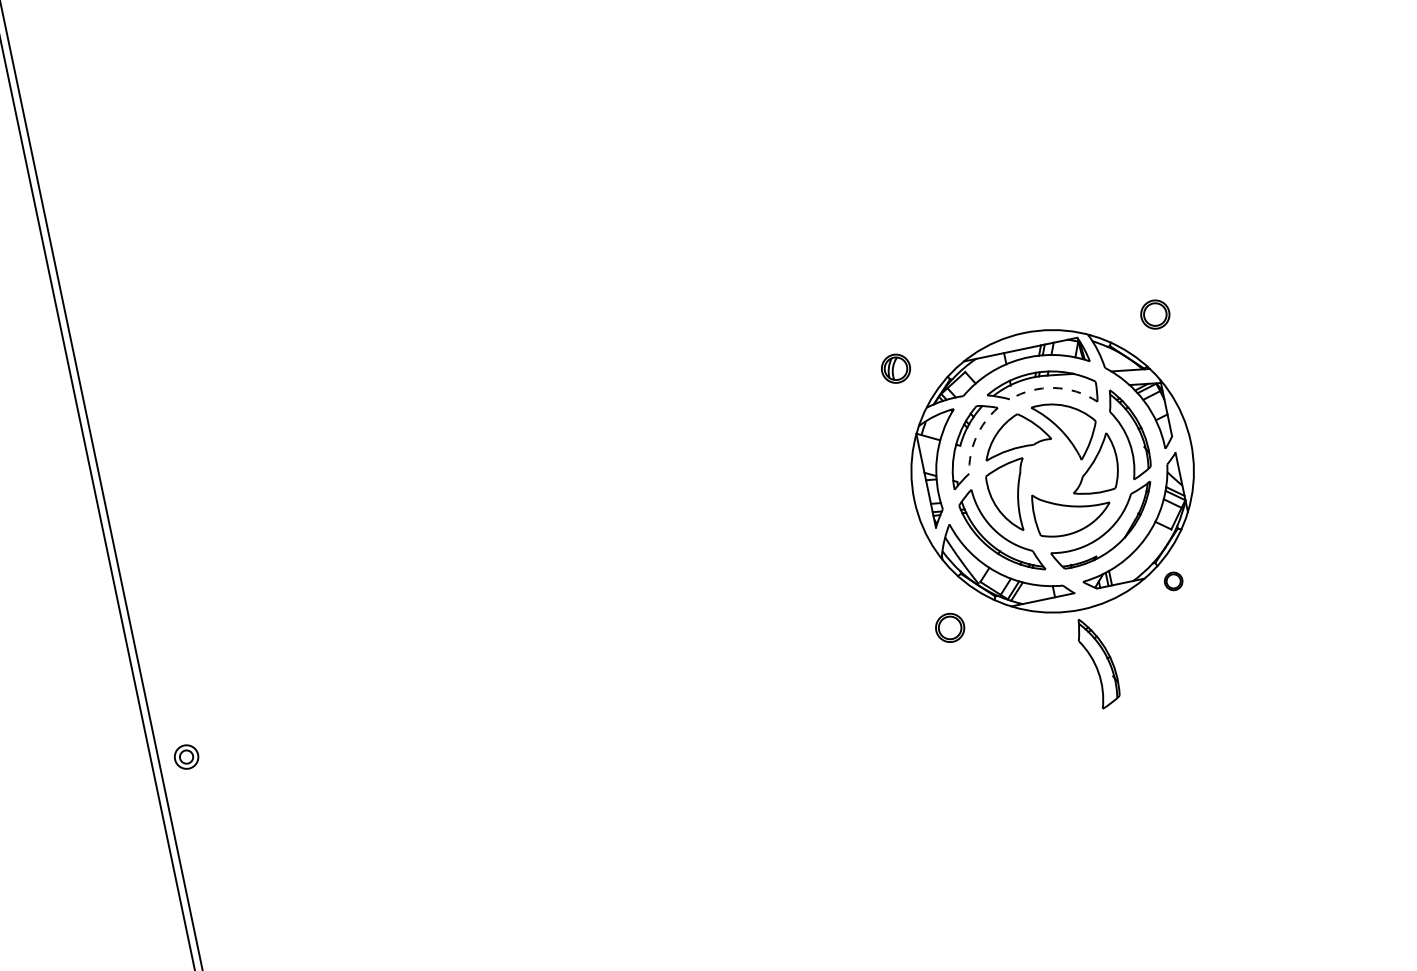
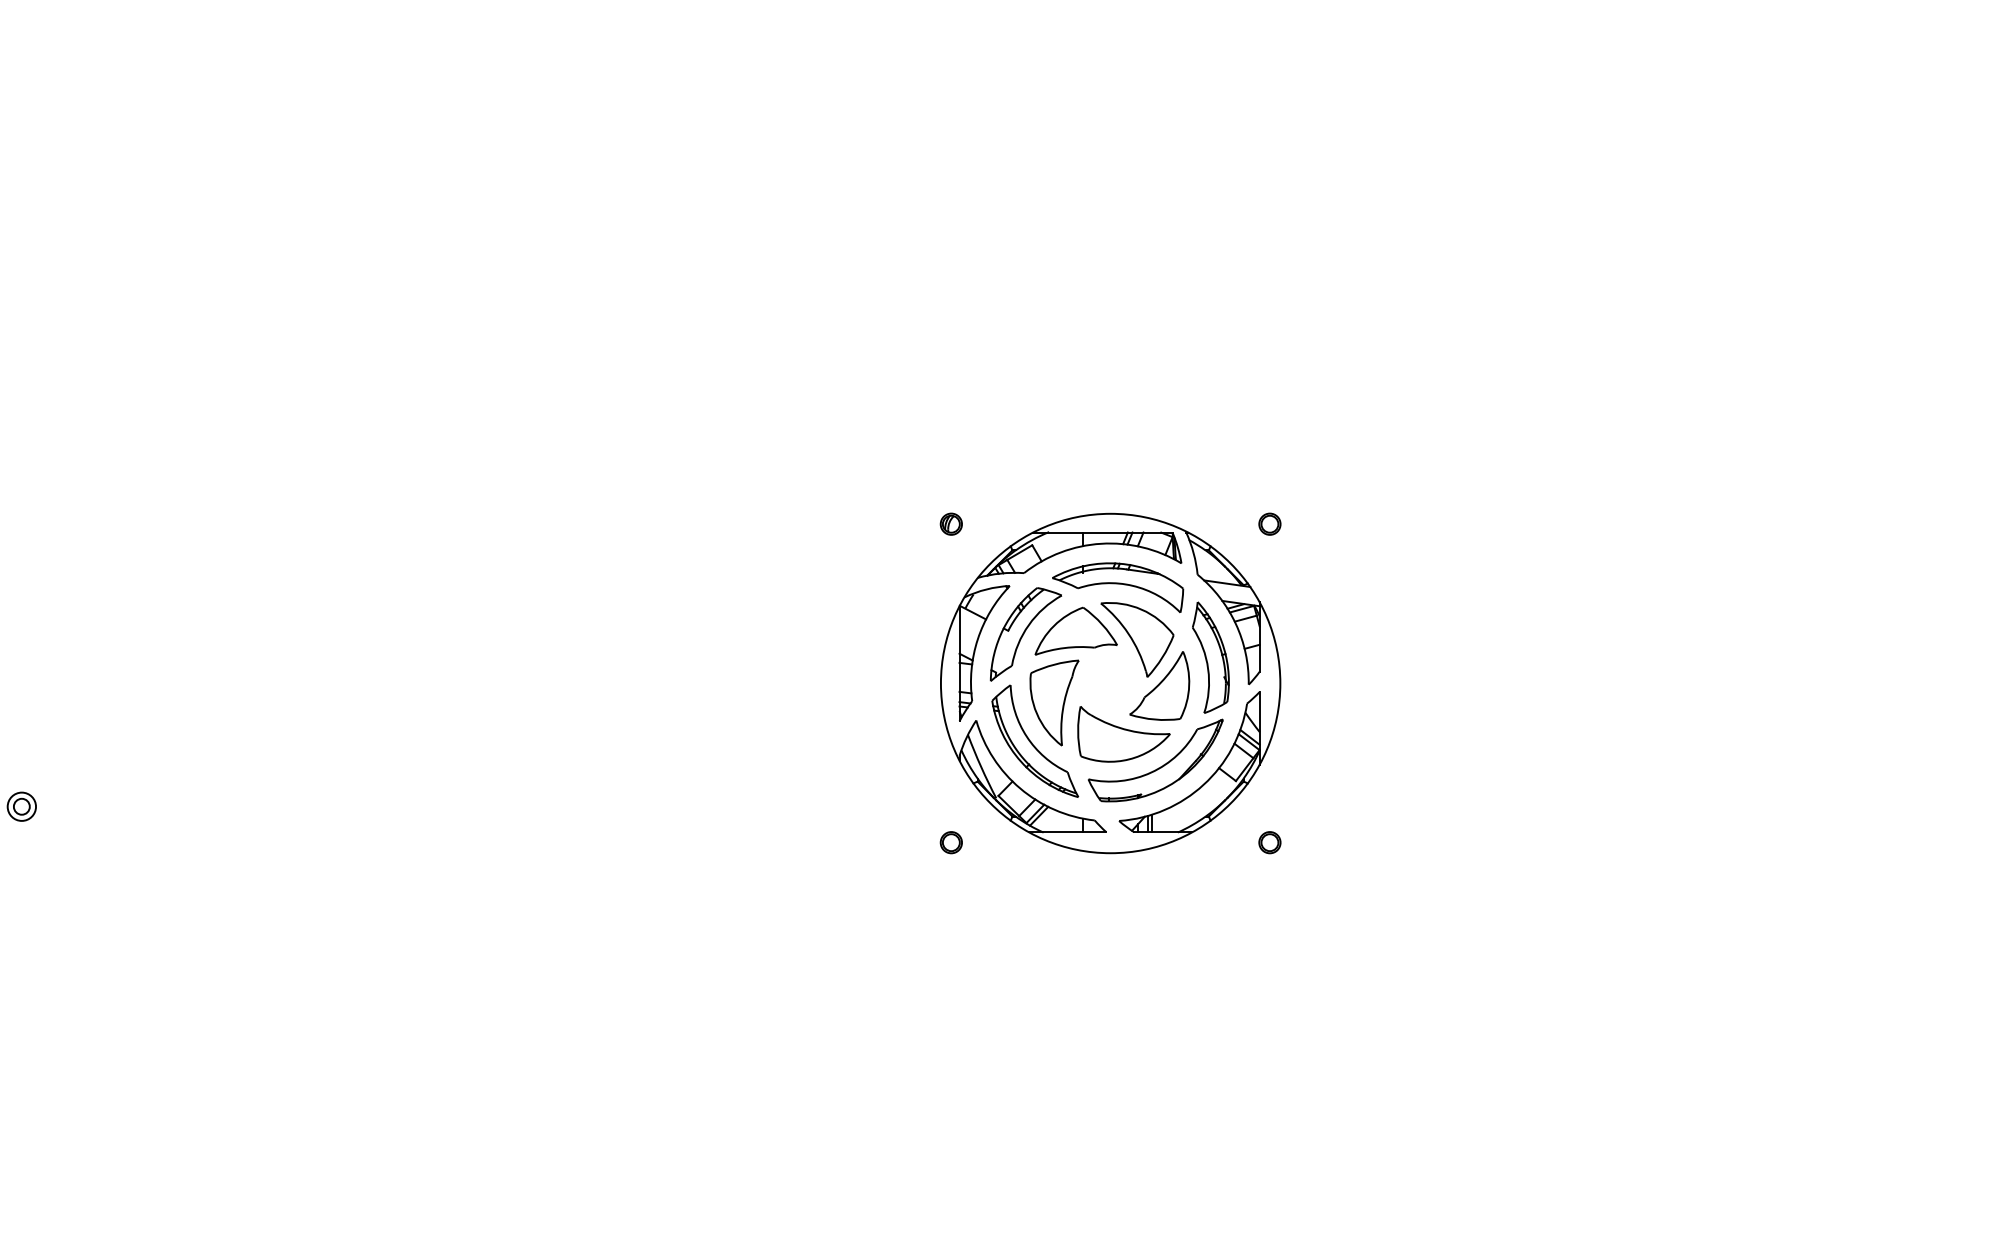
part: (1154, 313) -> (1269, 523), size x0.62
part: (894, 368) -> (950, 523), size x0.62
arc: (1053, 387) -> (1132, 585), dashed -> solid
arc: (975, 438) -> (1028, 625), dashed -> solid
part: (1173, 581) -> (1269, 842), moved
part: (949, 628) -> (950, 842), size x0.62
part: (1098, 662) -> (1117, 919), removed

